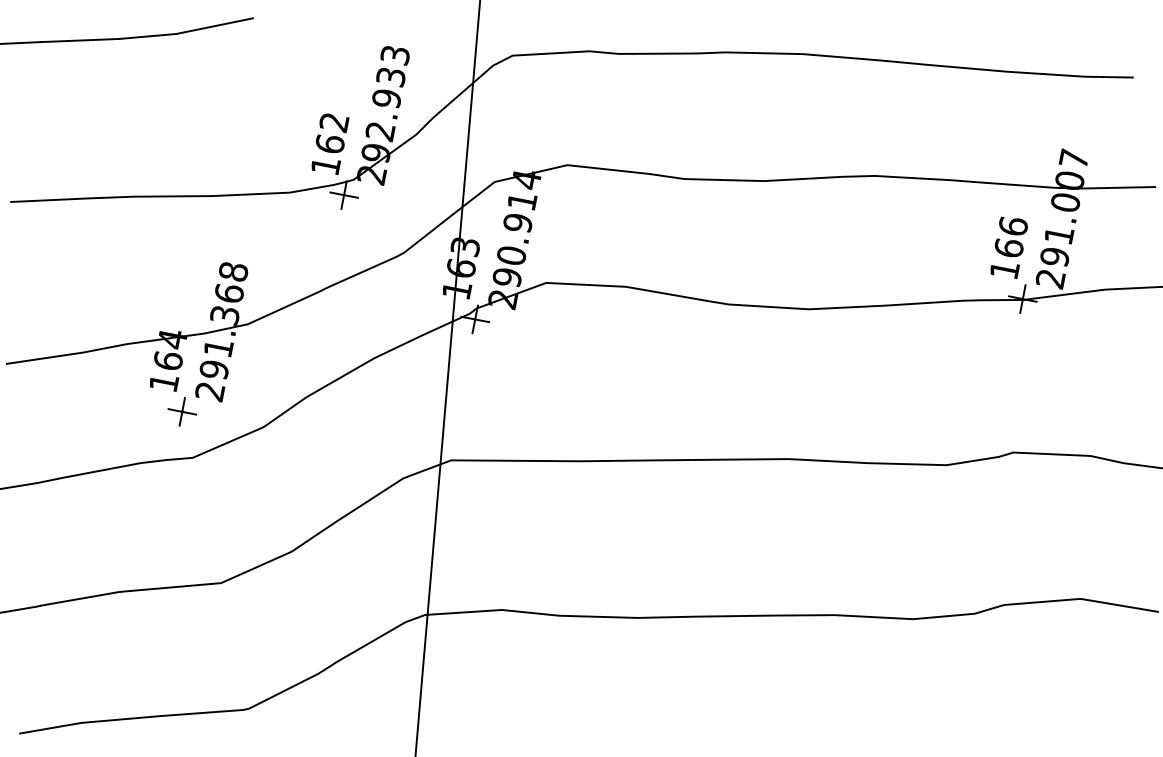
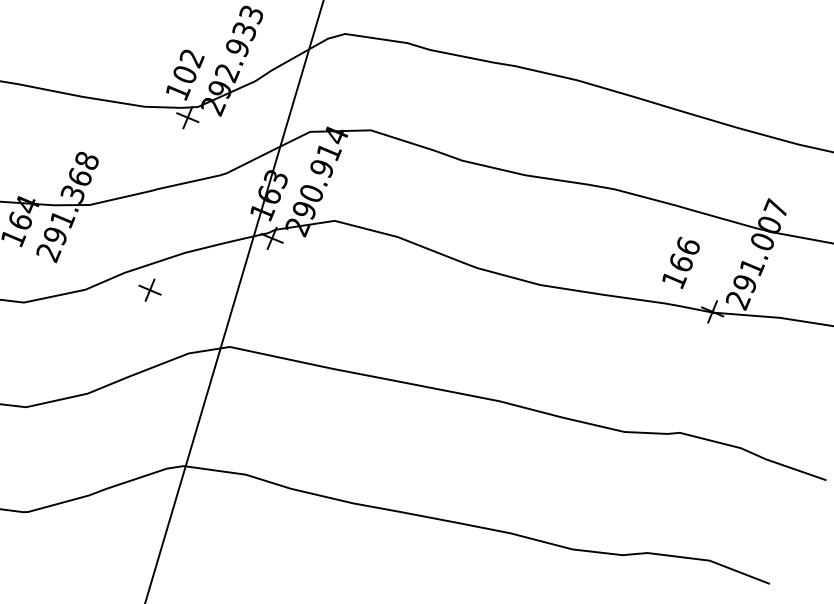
text: (329, 143) -> (184, 74), 162 -> 102
text: (1008, 247) -> (680, 262), moved
part: (181, 411) -> (149, 289), moved

